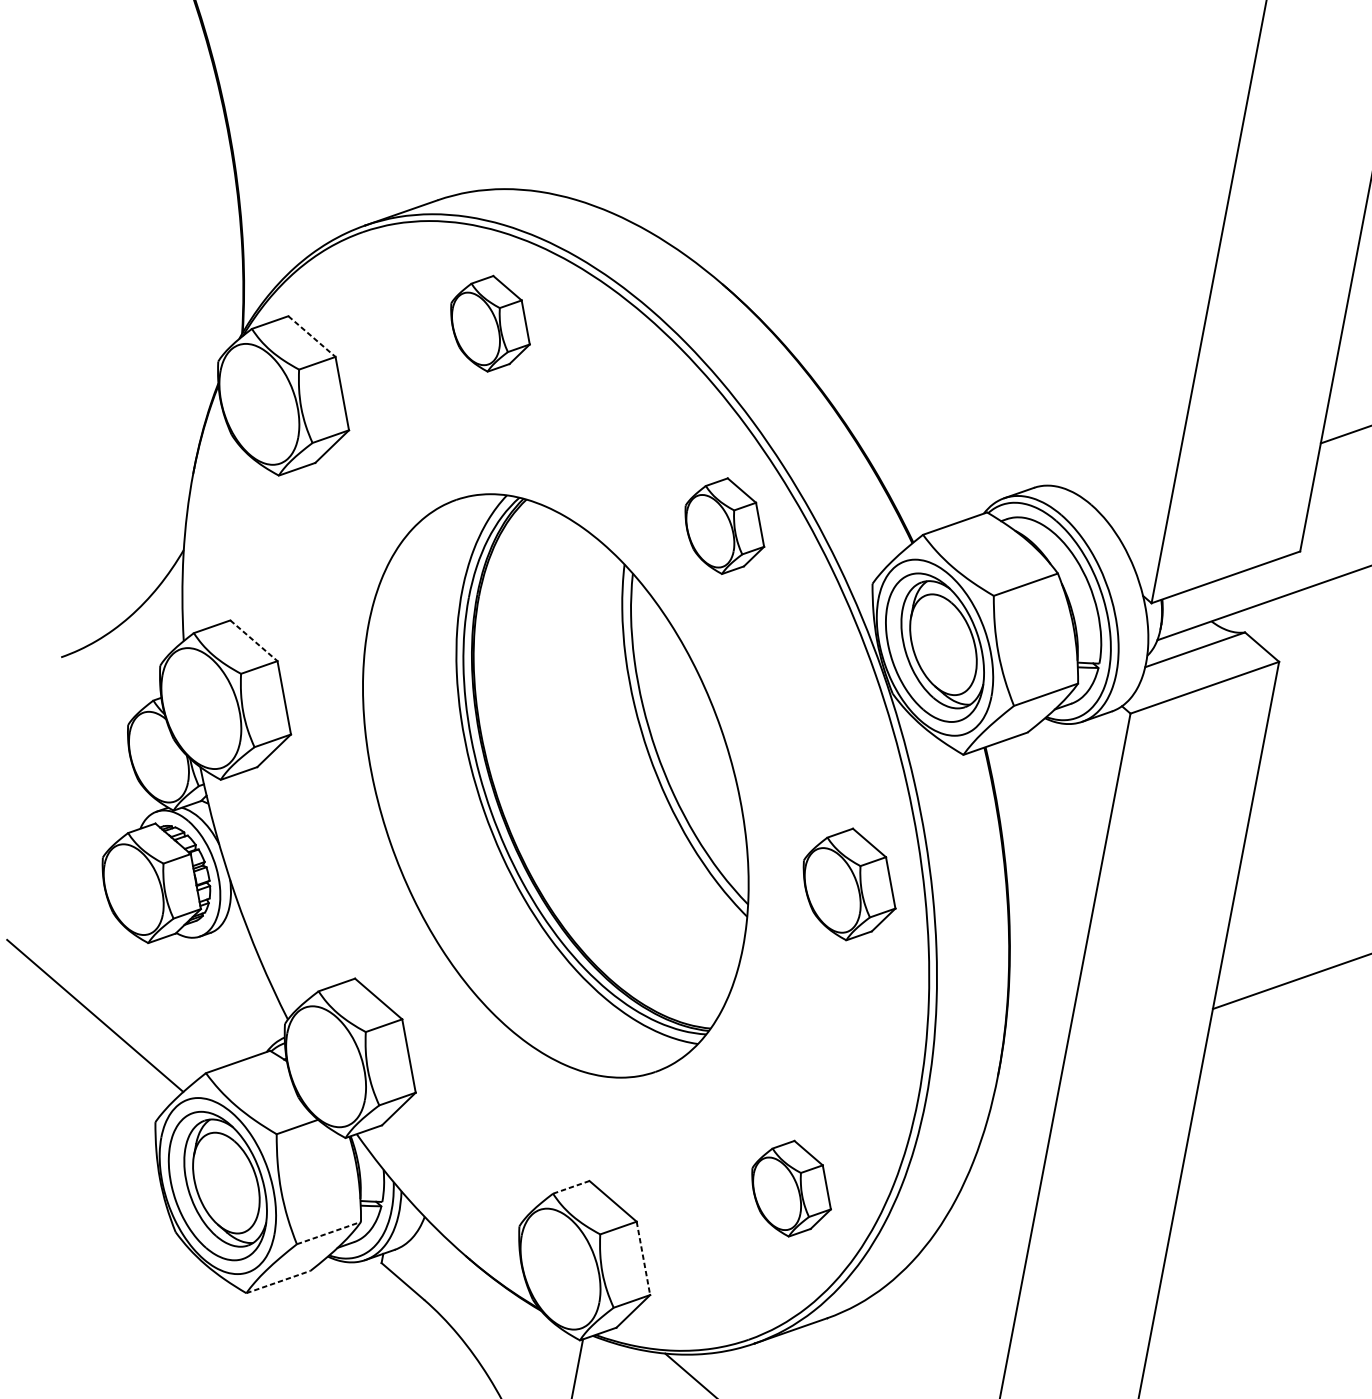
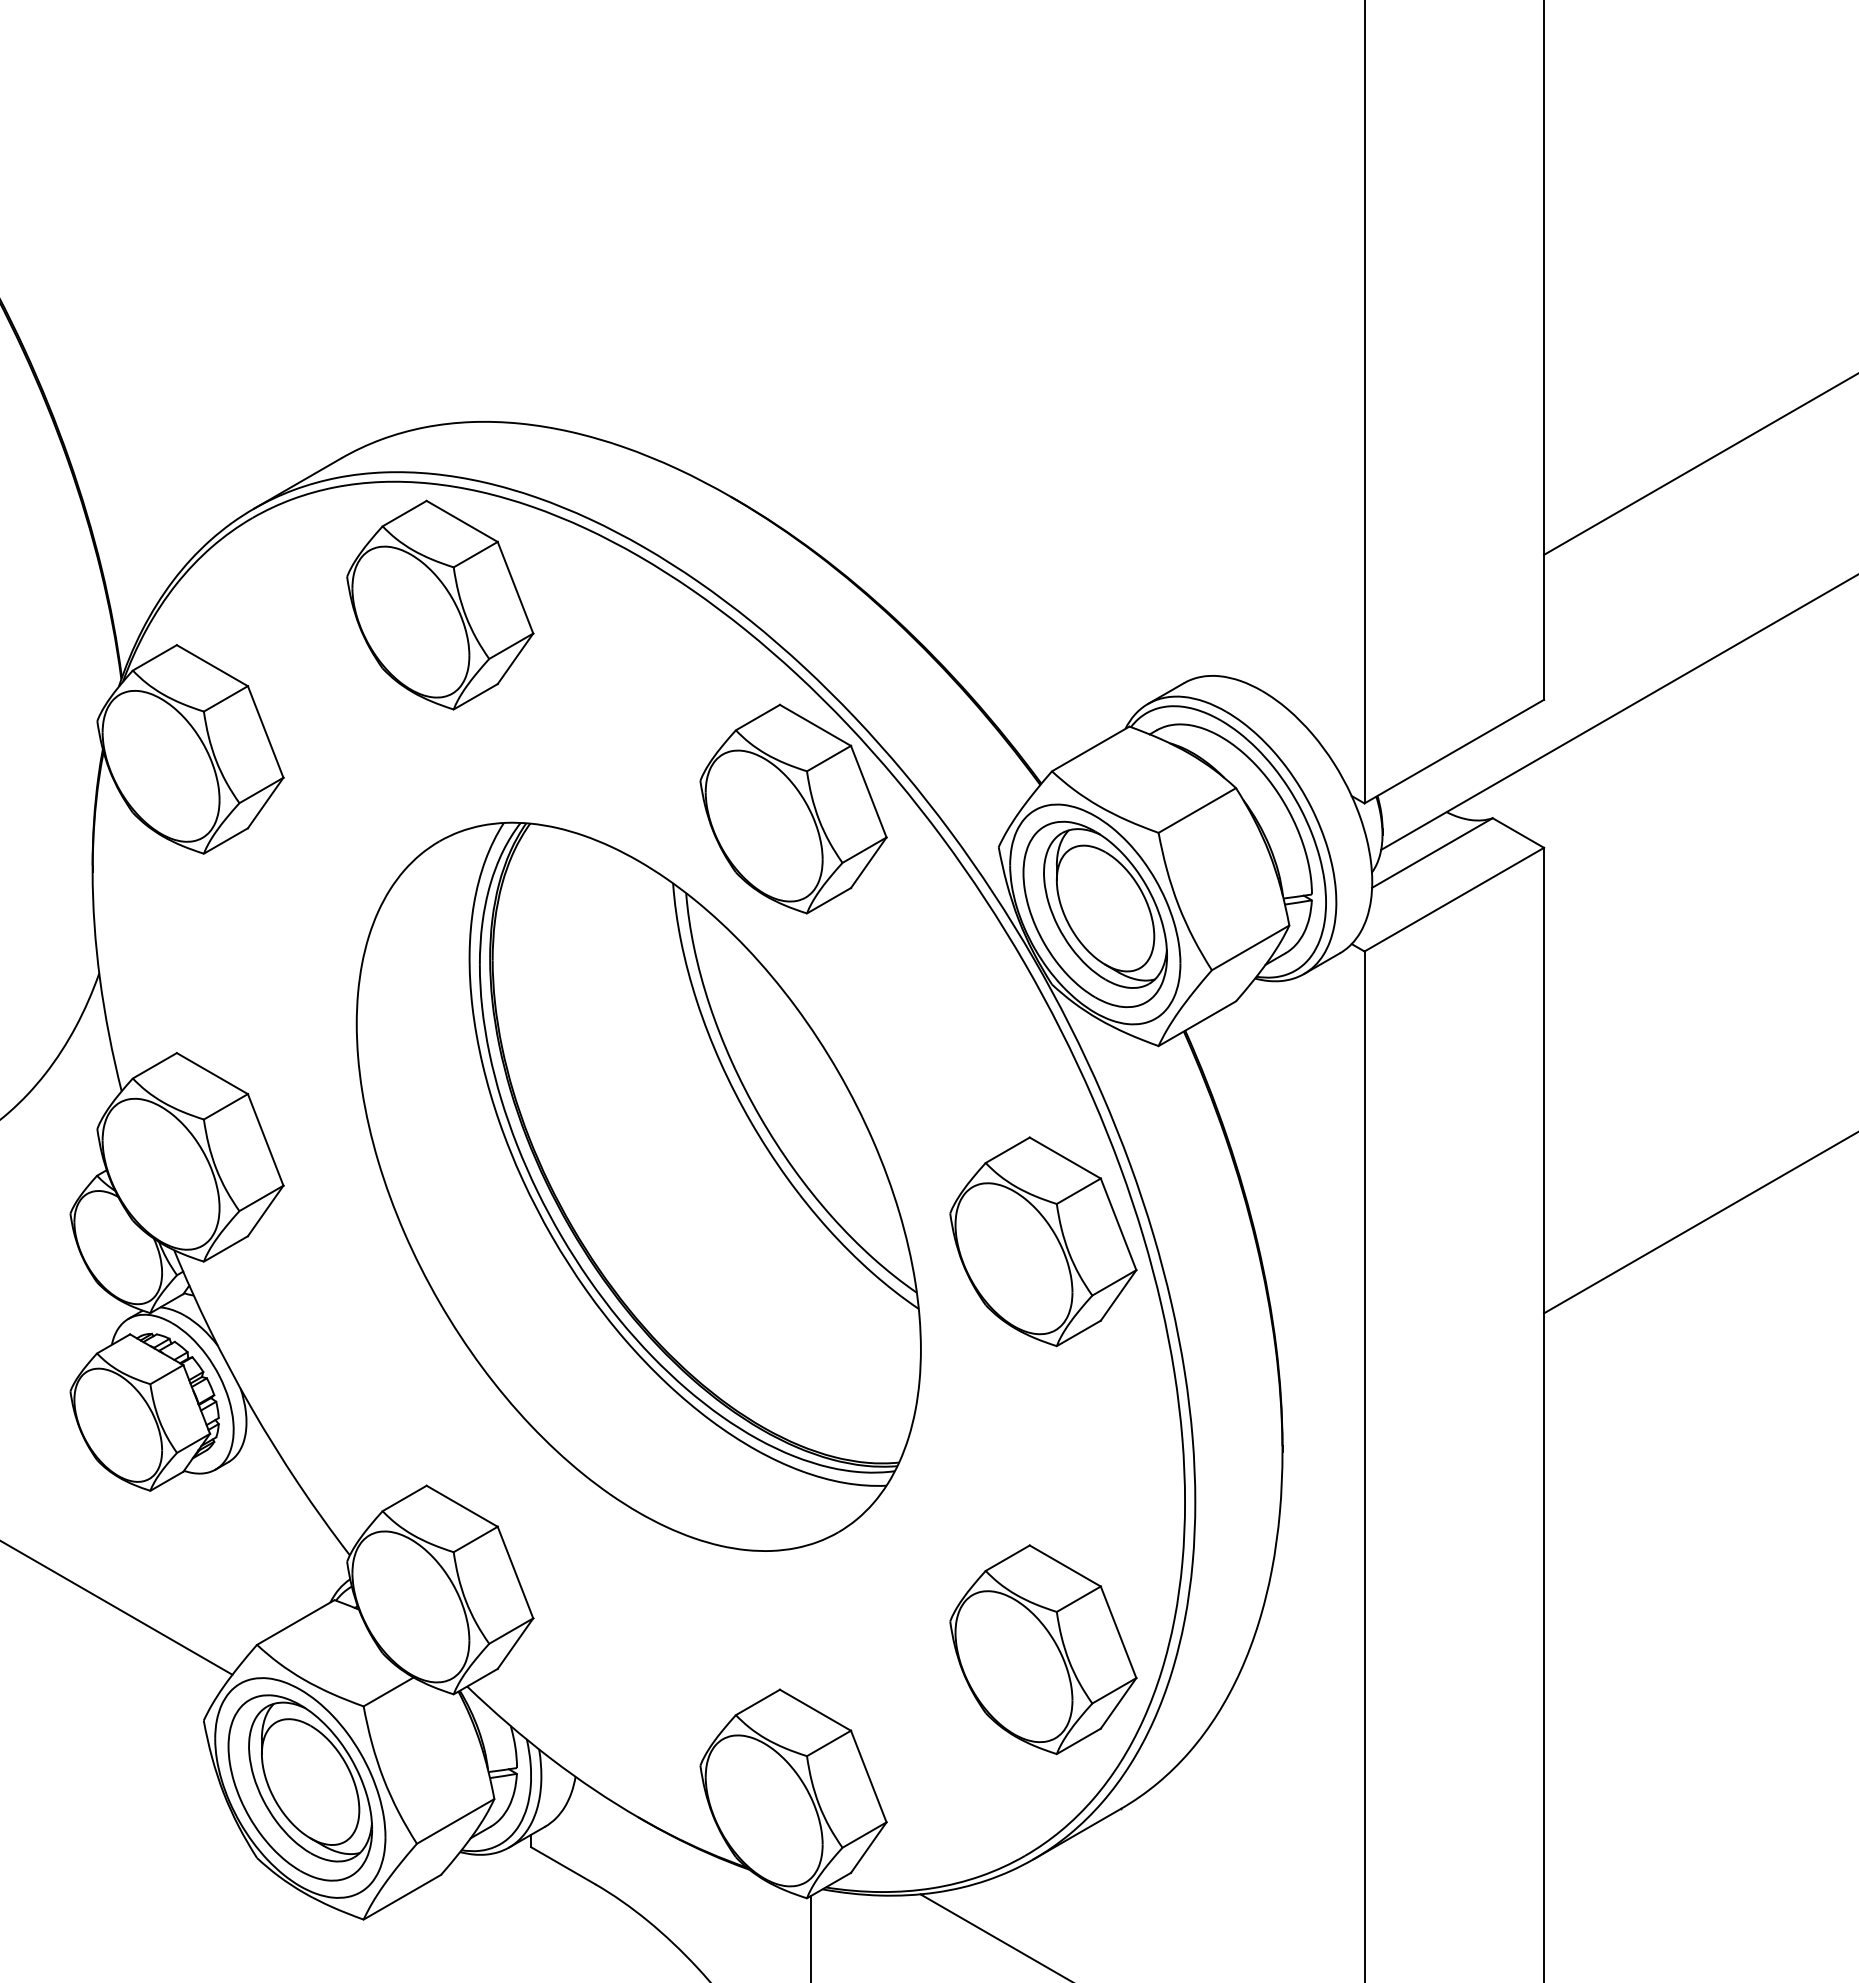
part: (490, 323) -> (440, 604), size x1.67
line: (312, 336) -> (212, 665), dashed -> solid
part: (725, 525) -> (793, 808), size x1.67
line: (254, 640) -> (212, 1073), dashed -> solid
part: (849, 884) -> (1043, 1241), size x1.43
line: (571, 1187) -> (758, 1702), dashed -> solid
part: (791, 1188) -> (1043, 1649), size x1.67
line: (328, 1233) -> (455, 1821), dashed -> solid
line: (643, 1259) -> (868, 1777), dashed -> solid
line: (278, 1282) -> (402, 1897), dashed -> solid

